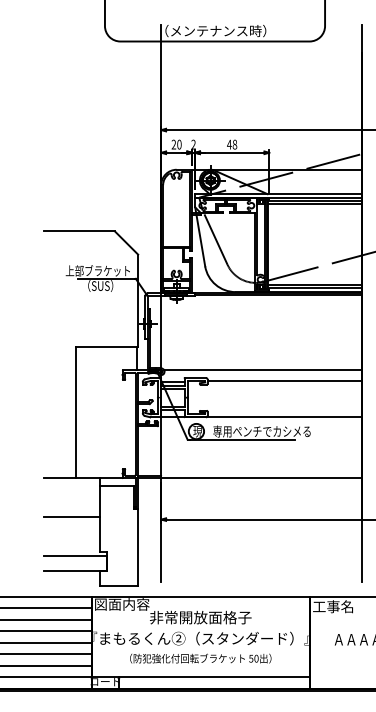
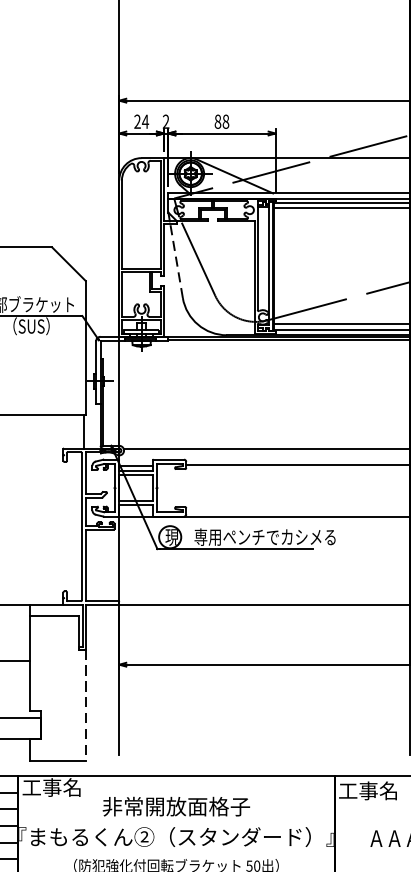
text: (179, 144) -> (145, 121), 20 -> 24
text: (229, 144) -> (218, 121), 48 -> 88
line: (200, 240) -> (176, 260), solid -> dashed
line: (138, 547) -> (86, 705), solid -> dashed
text: (121, 604) -> (61, 787), 図面内容 -> 工事名

